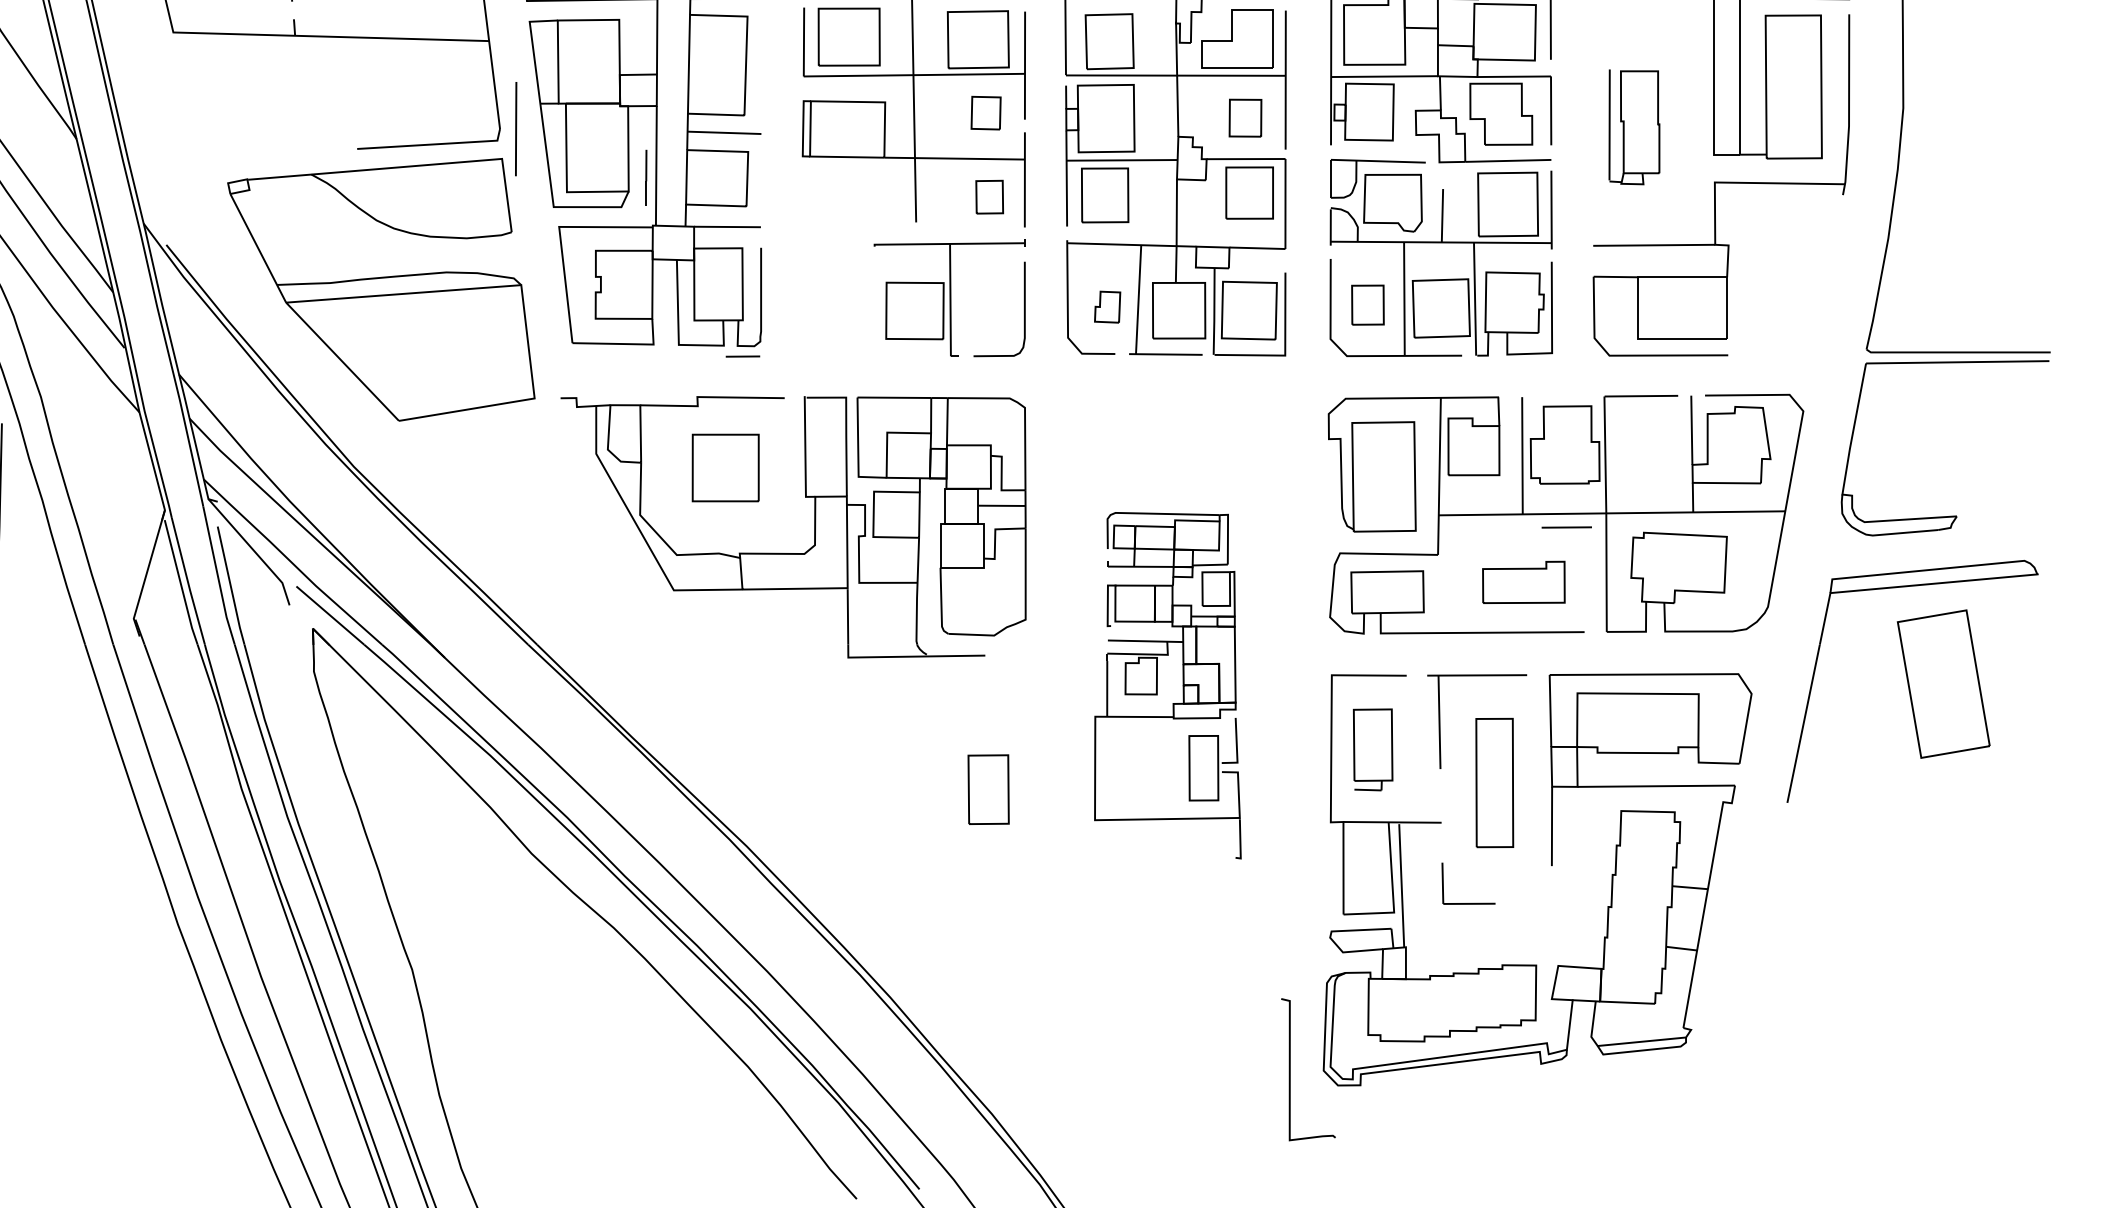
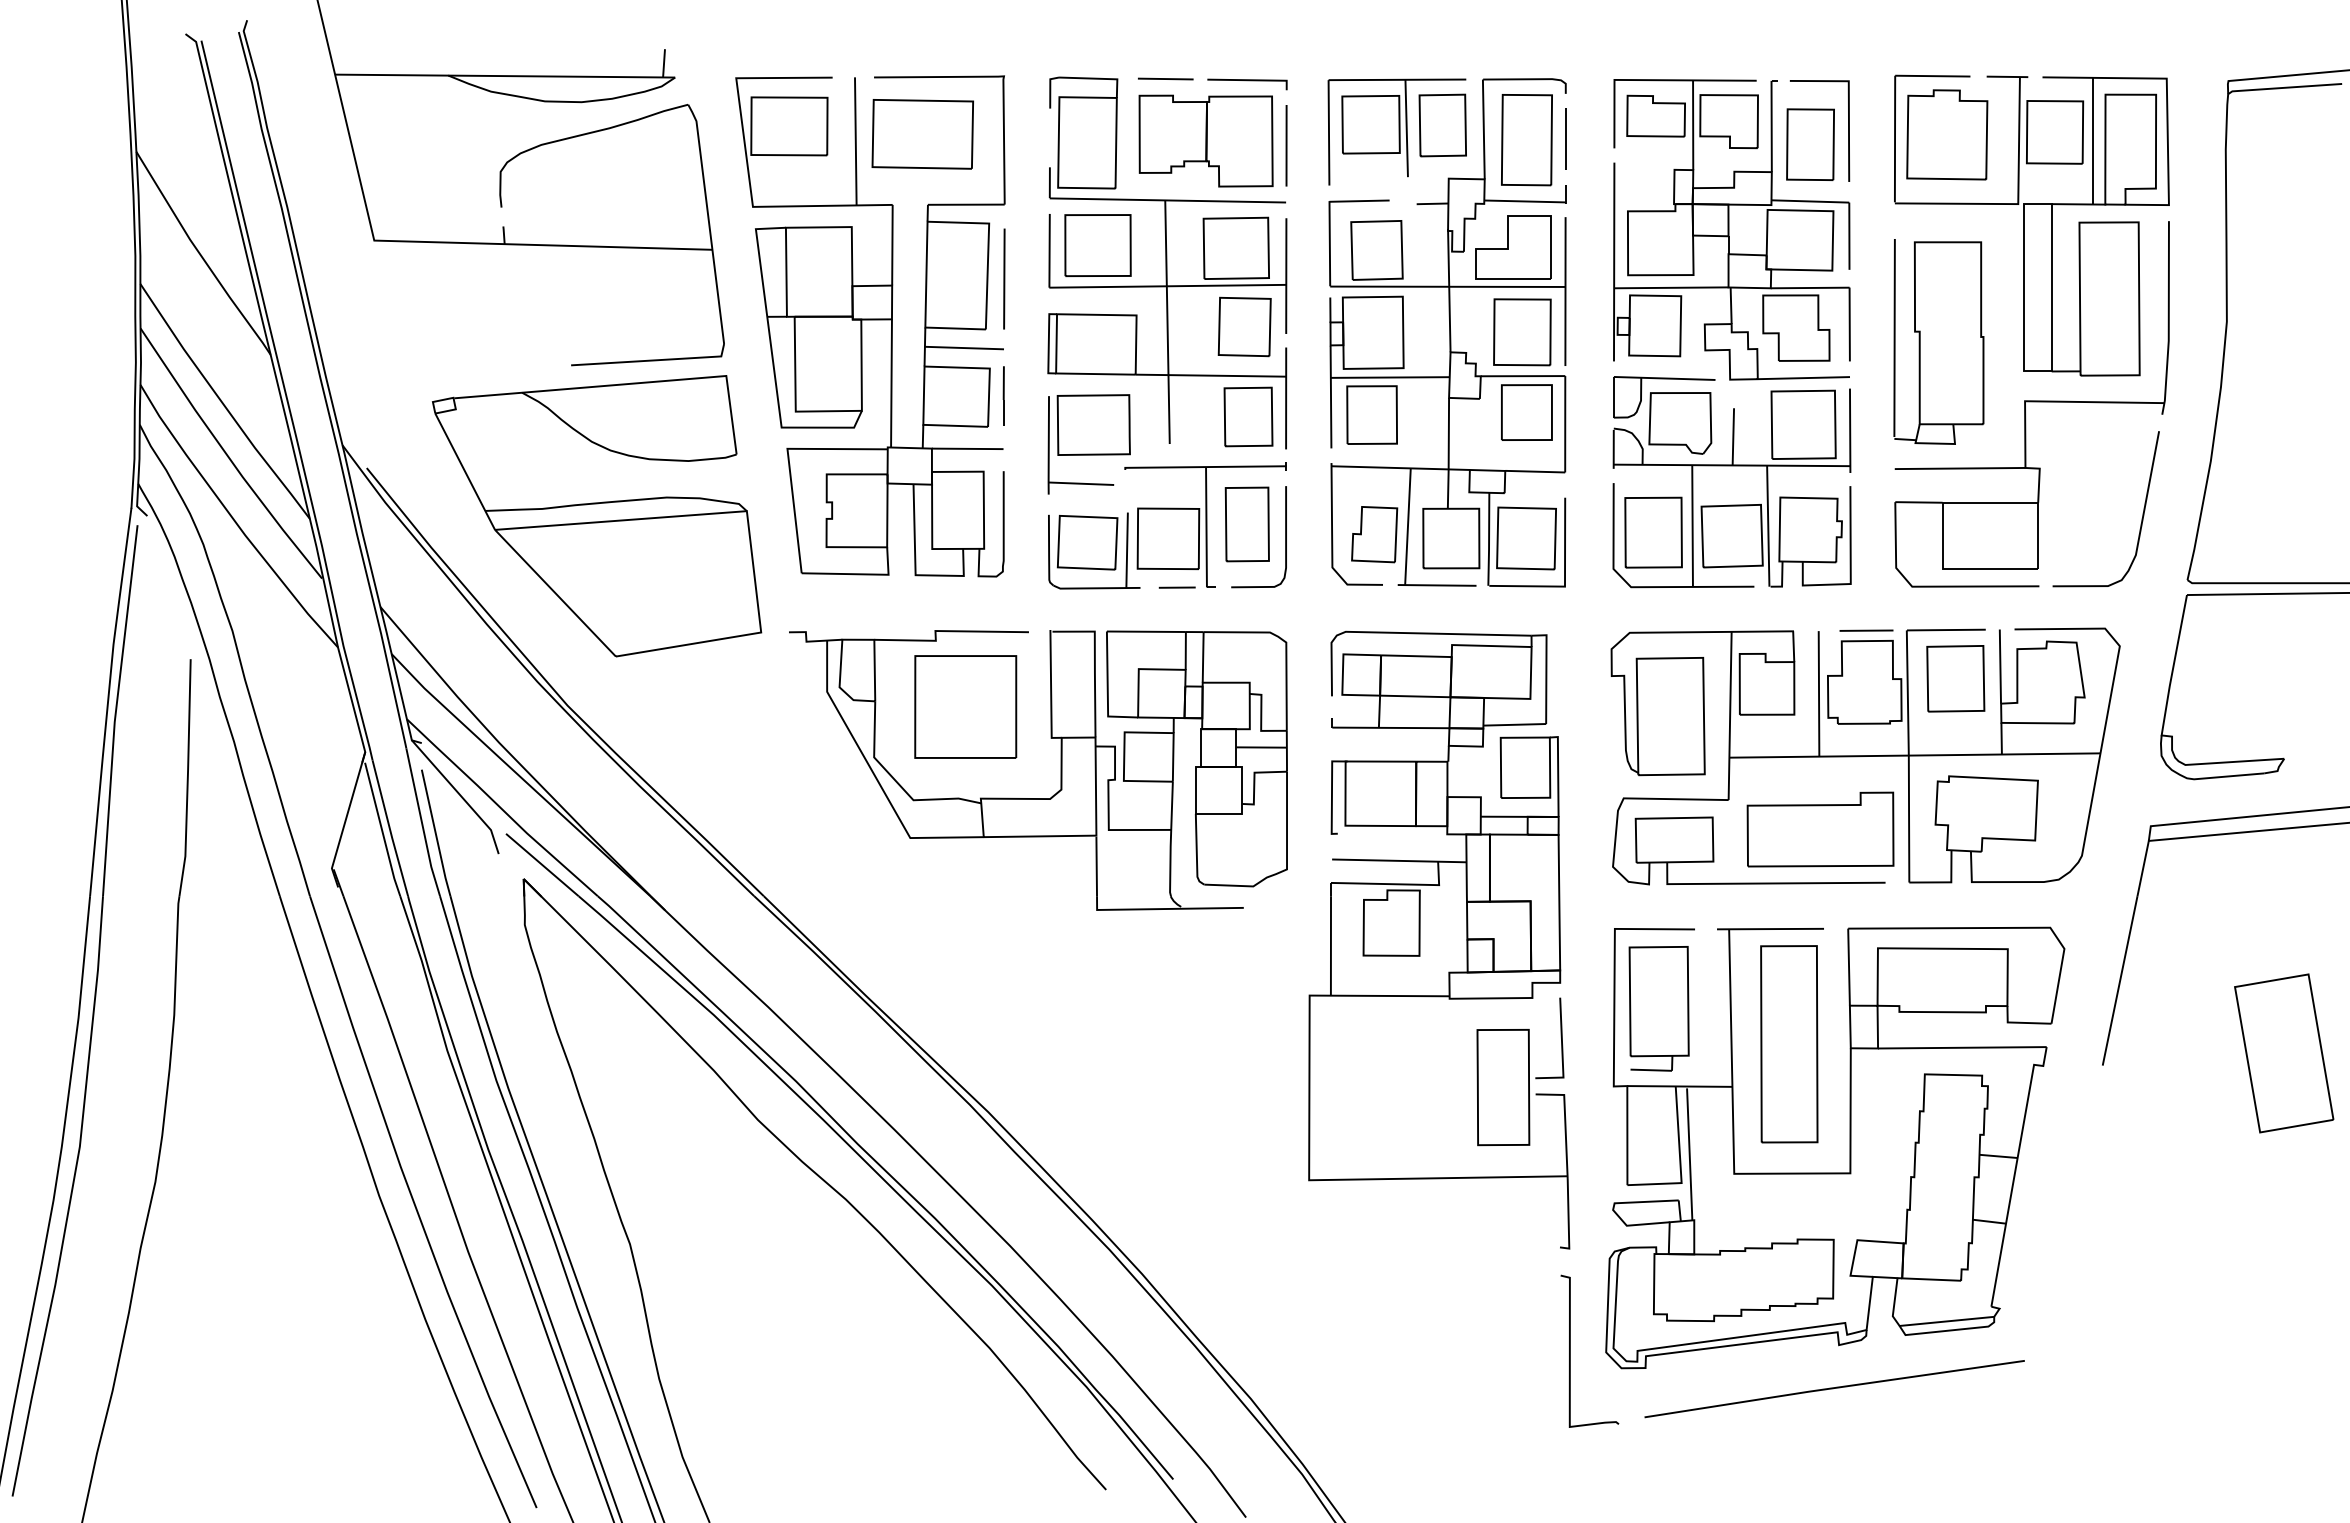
part: (985, 112) -> (1244, 326), size x1.67
part: (1245, 118) -> (1522, 332), size x1.67
part: (1634, 126) -> (1938, 341), size x1.67
line: (516, 128) -> (1004, 278), moved
line: (646, 177) -> (1003, 395), moved
part: (989, 196) -> (1248, 416), size x1.67
part: (840, 222) -> (1088, 444), added
curve: (1823, 291) -> (2141, 518), added
part: (1367, 305) -> (1653, 532), size x1.67
part: (1107, 306) -> (1374, 534), size x1.67
part: (845, 321) -> (1094, 550), added
line: (742, 356) -> (1176, 587), moved
part: (1649, 441) -> (1955, 678), added
part: (725, 467) -> (965, 706), size x1.43
line: (1566, 527) -> (1866, 630), moved
part: (1523, 582) -> (1820, 829), size x1.67
part: (1944, 684) -> (2284, 1053), moved
part: (1168, 685) -> (1439, 939), size x1.67
part: (1372, 749) -> (1658, 1008), size x1.43
part: (1494, 783) -> (1789, 1044), size x1.43
part: (987, 789) -> (1246, 524), moved
line: (1443, 903) -> (1734, 1173), dashed -> solid
line: (1536, 1104) -> (1834, 1388), added

